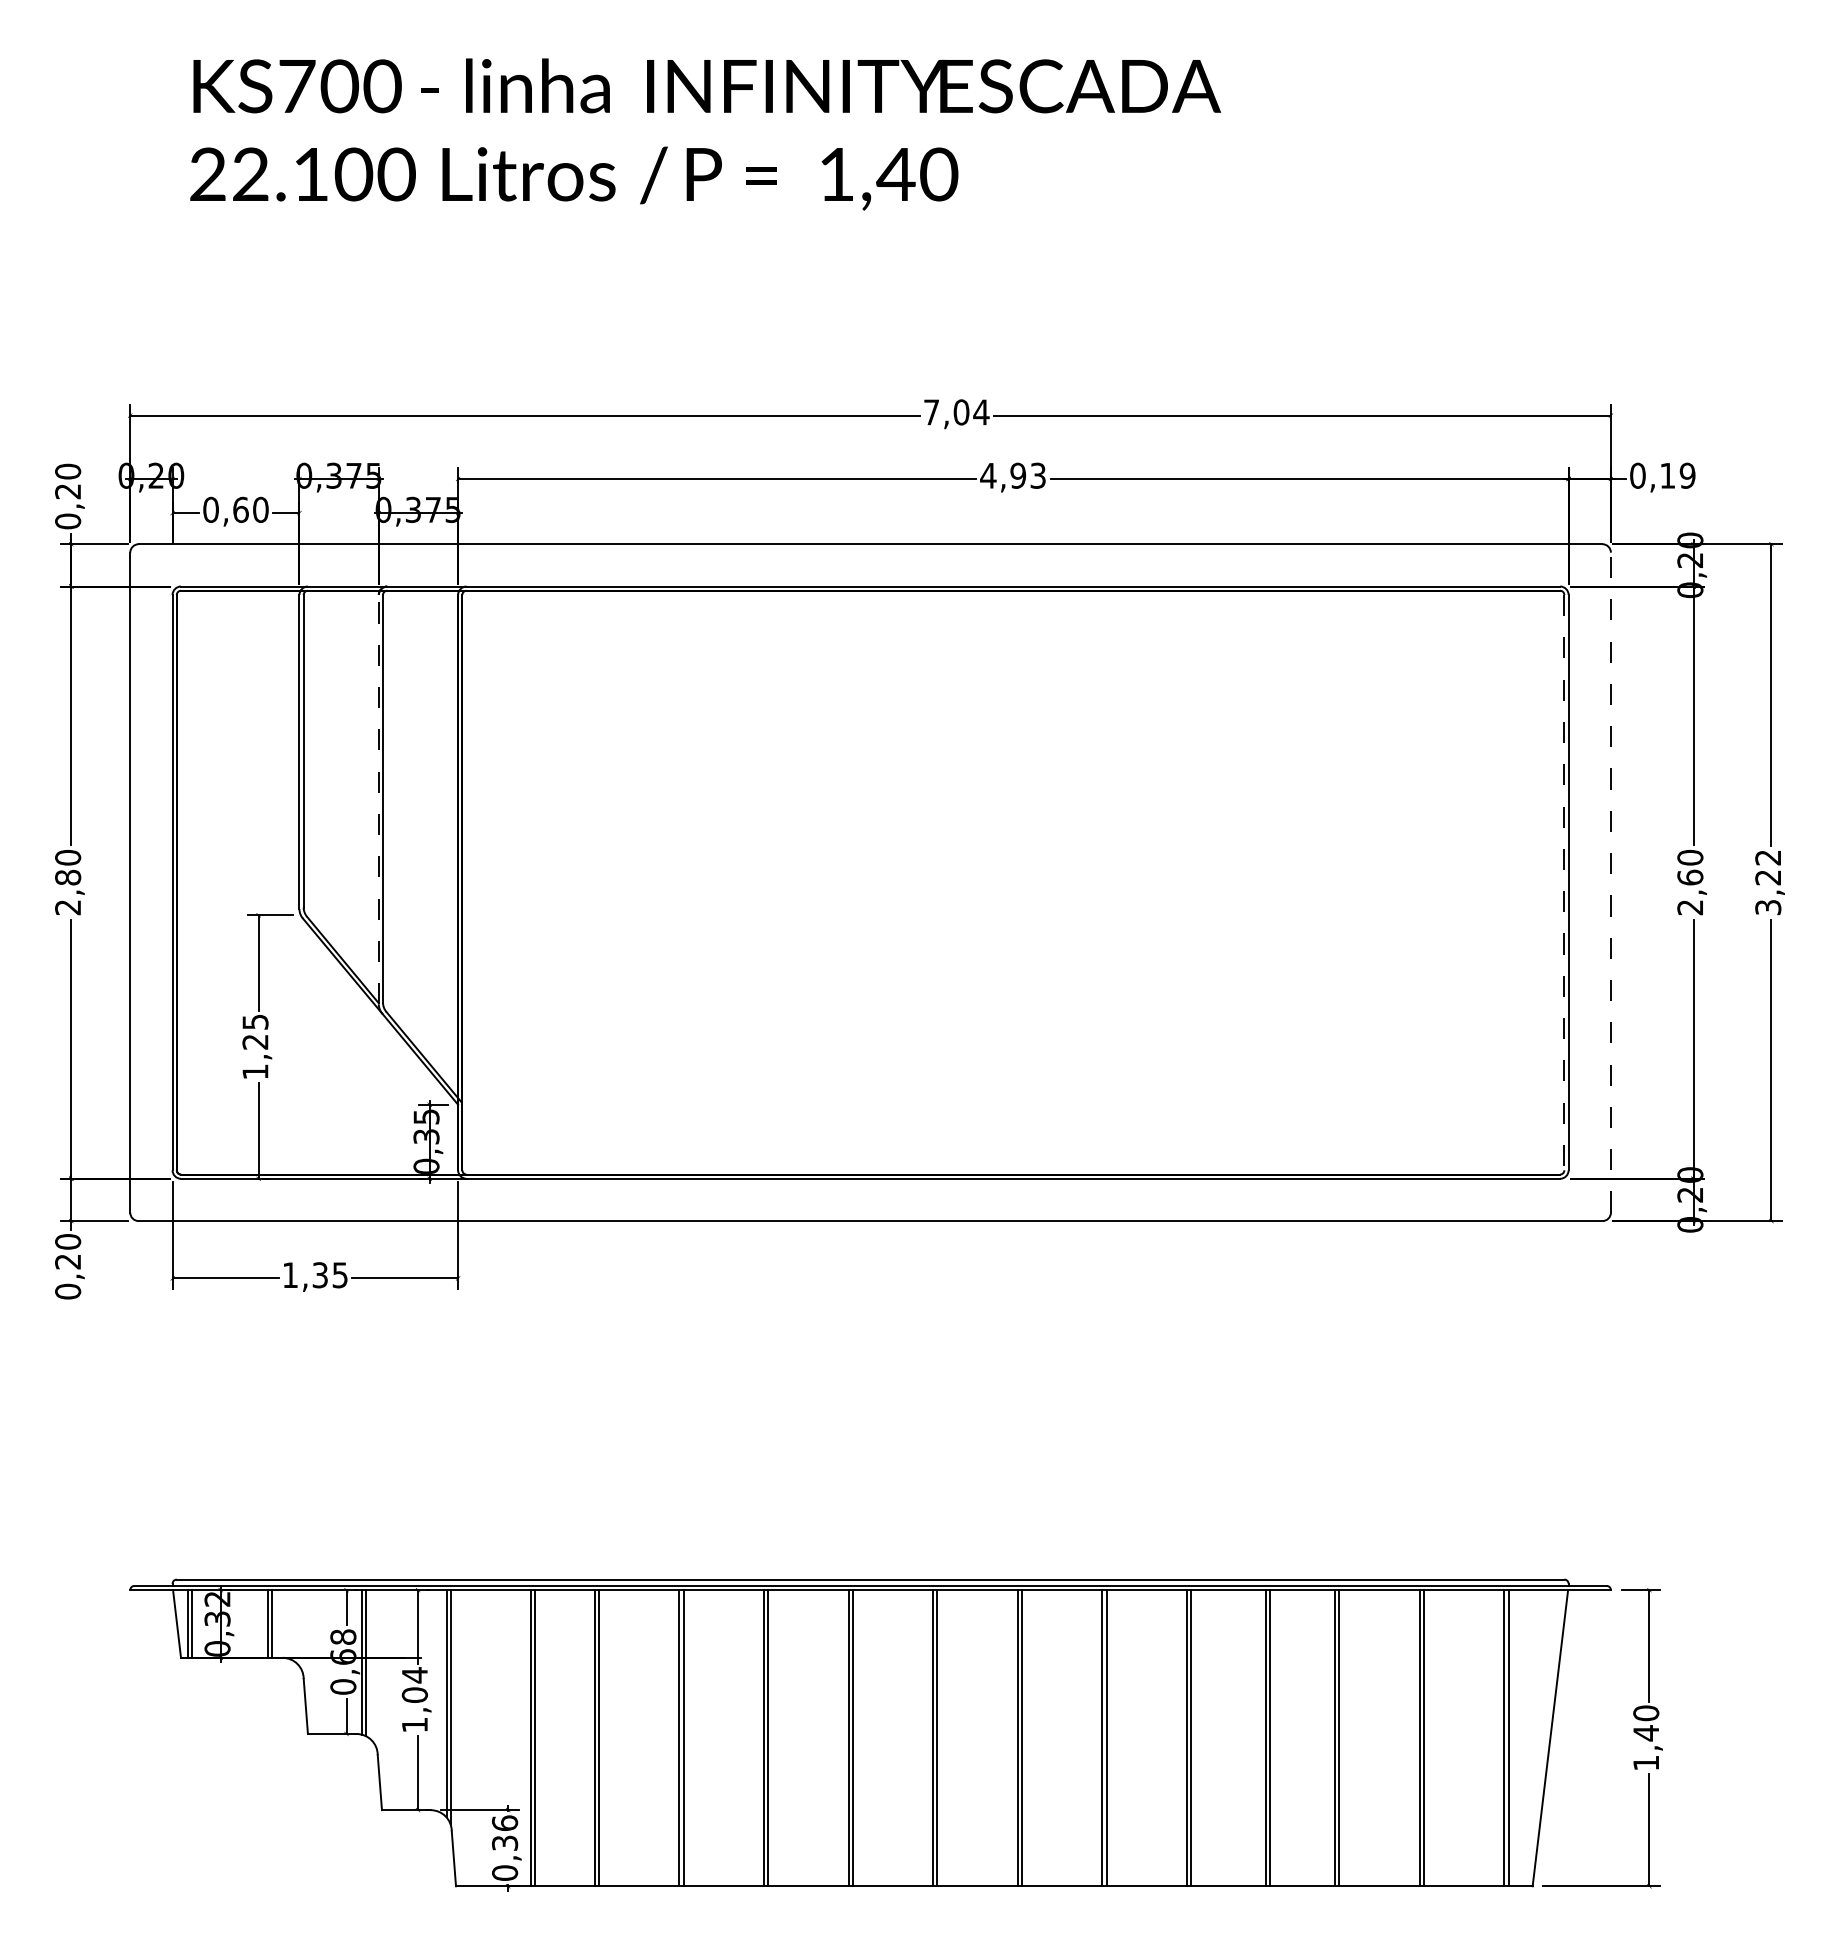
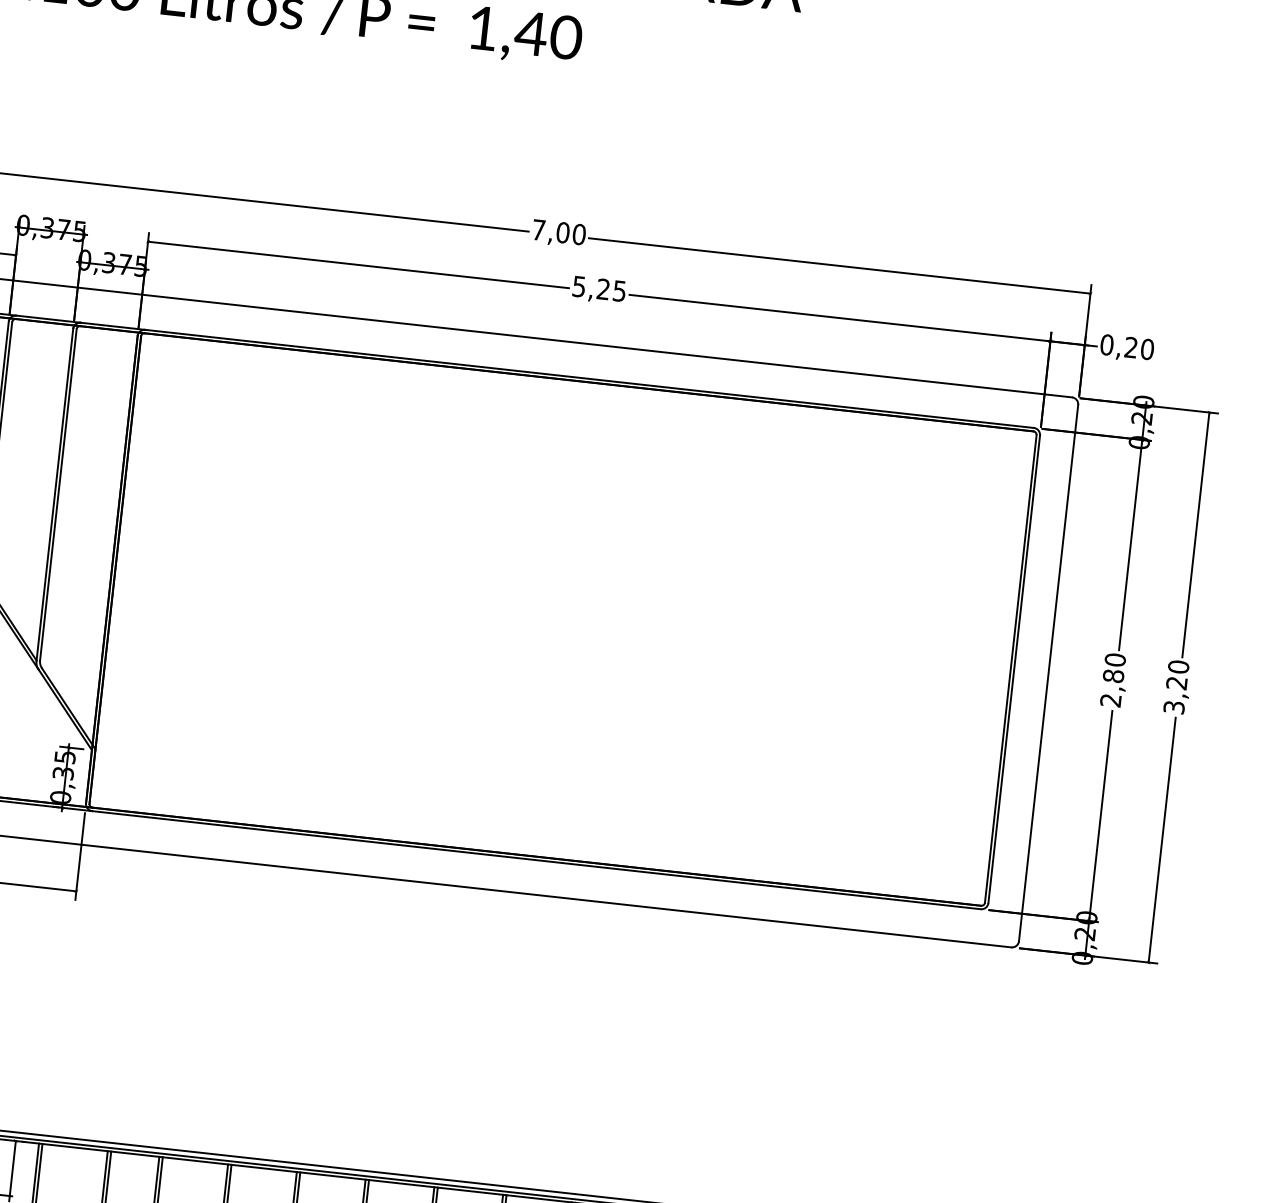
text: (981, 412) -> (579, 234), 7,04 -> 7,00
text: (1012, 475) -> (598, 288), 4,93 -> 5,25
text: (1677, 475) -> (1139, 348), 0,19 -> 0,20
line: (378, 799) -> (54, 495), dashed -> solid
text: (1768, 857) -> (1178, 666), 3,22 -> 3,20
text: (1690, 877) -> (1113, 676), 2,60 -> 2,80
line: (1564, 882) -> (1010, 668), dashed -> solid
line: (1610, 882) -> (1048, 672), dashed -> solid

